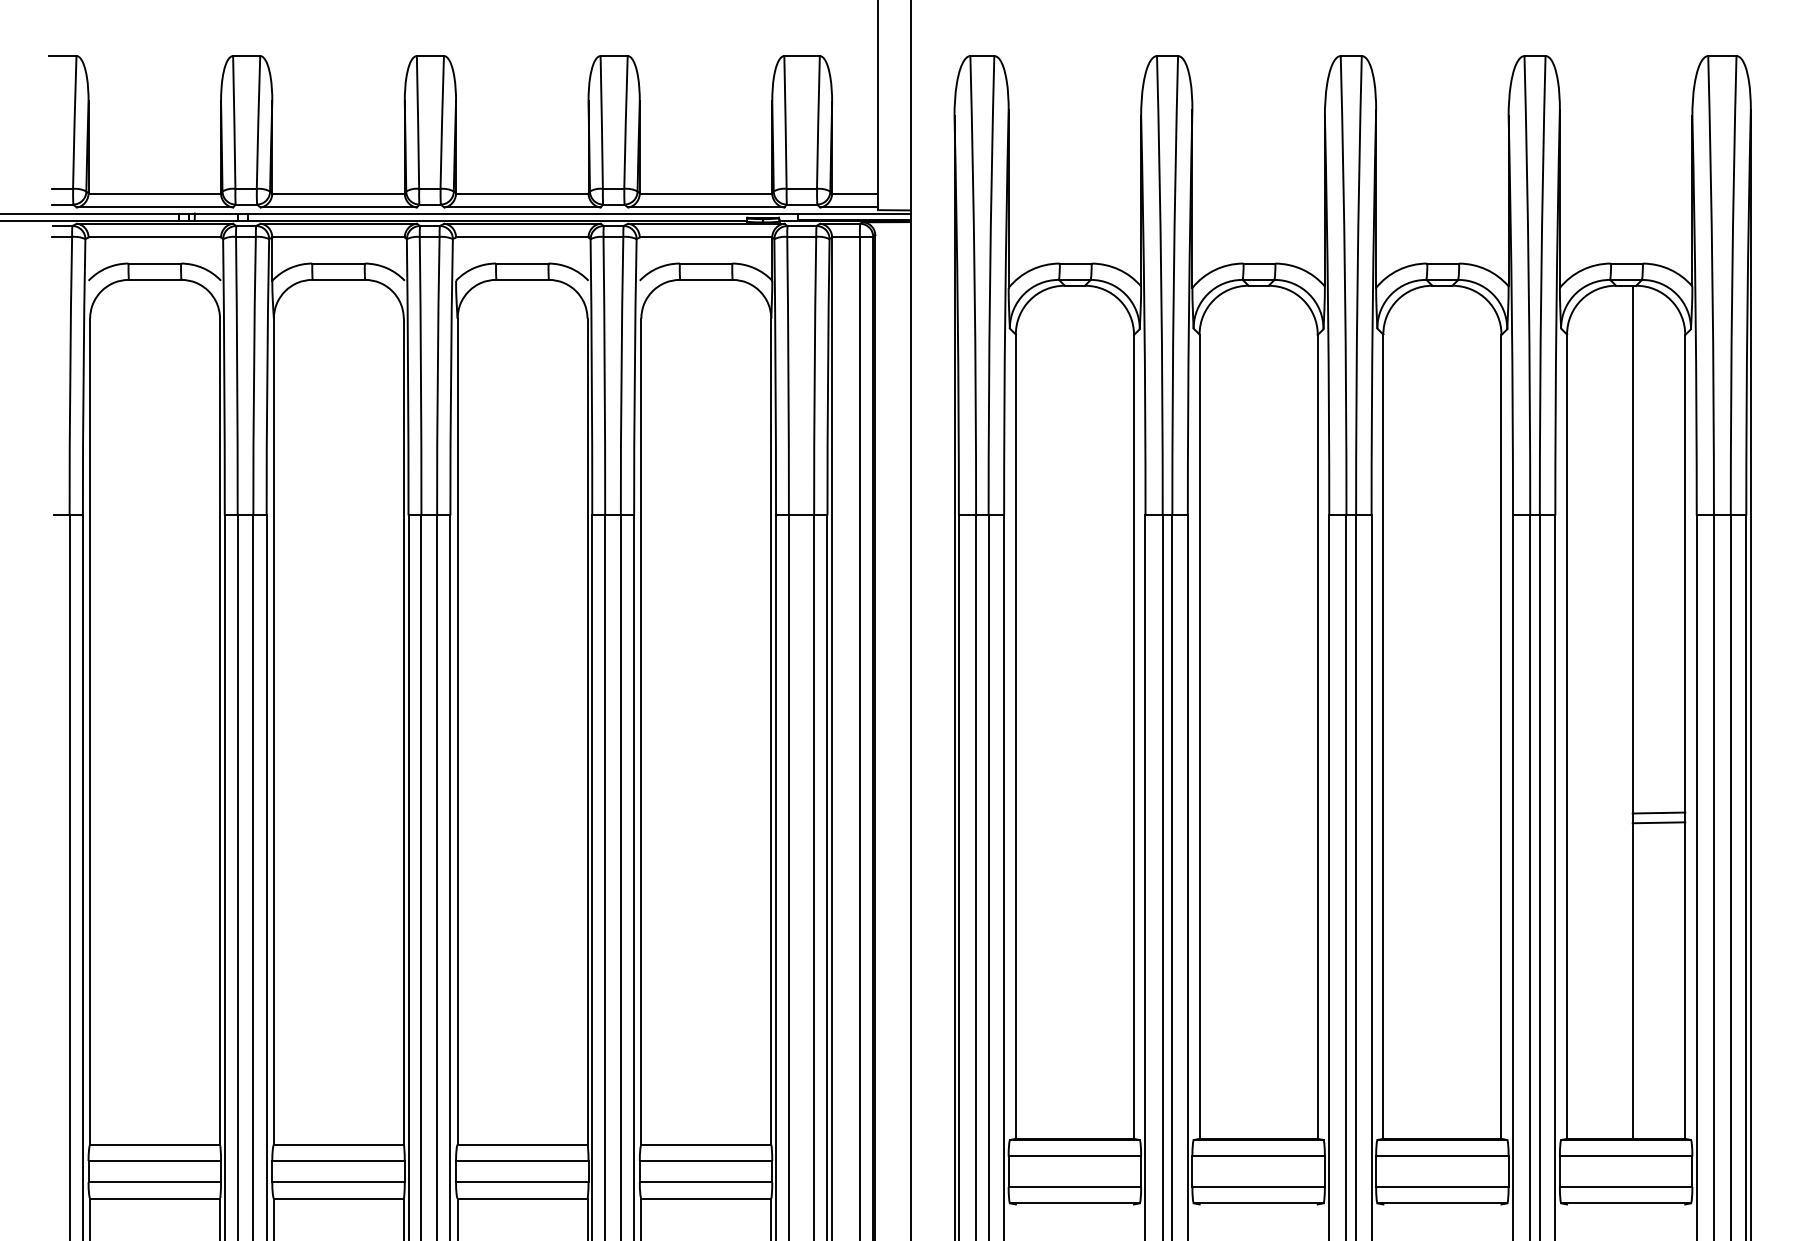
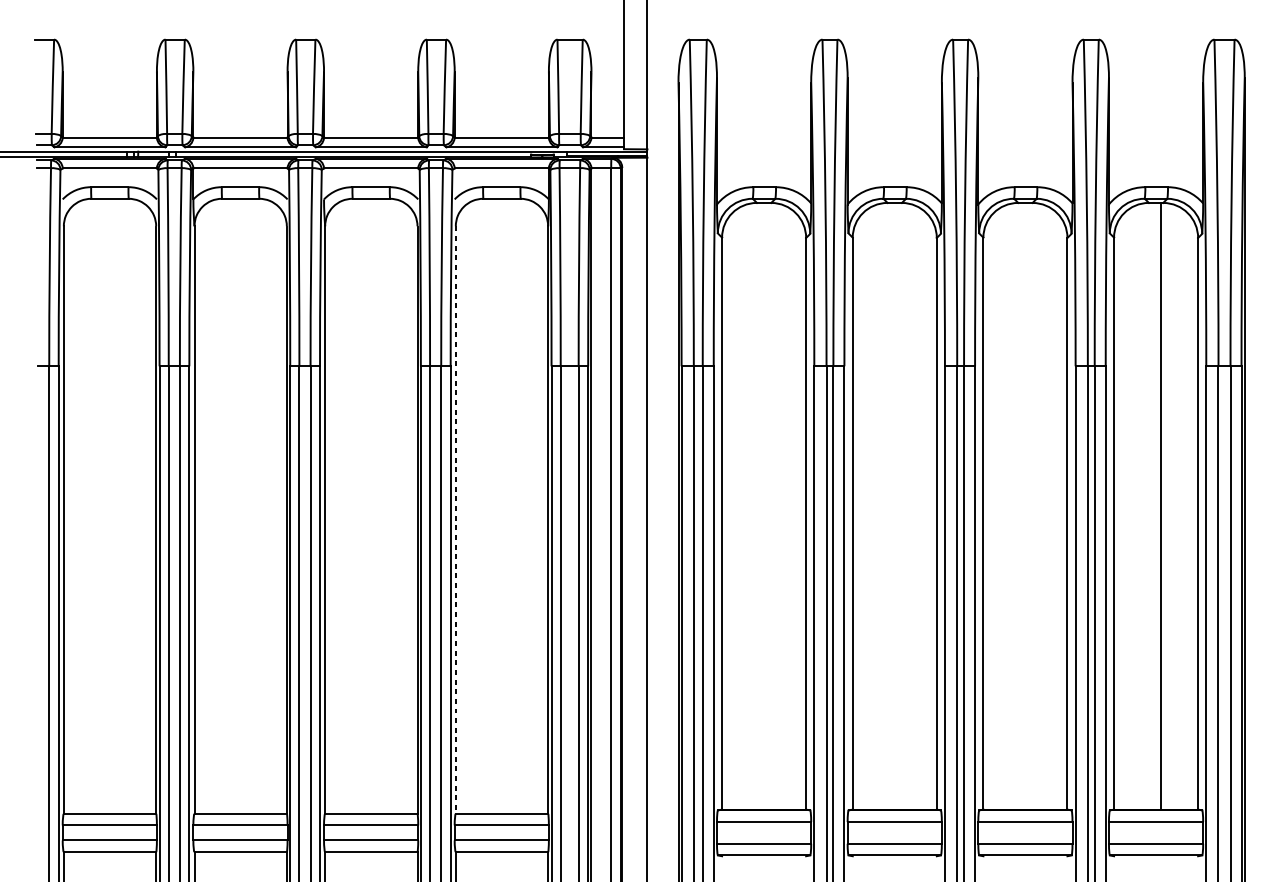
line: (641, 732) -> (455, 520), solid -> dashed
line: (1658, 812) -> (1179, 577), removed
line: (1658, 822) -> (1179, 584), removed

